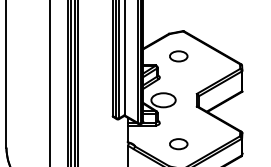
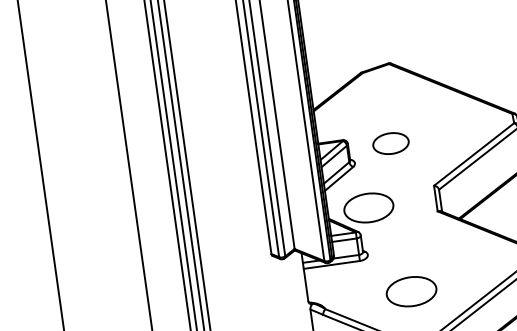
part: (178, 56) -> (390, 143), moved
part: (178, 144) -> (411, 292), size x1.4

